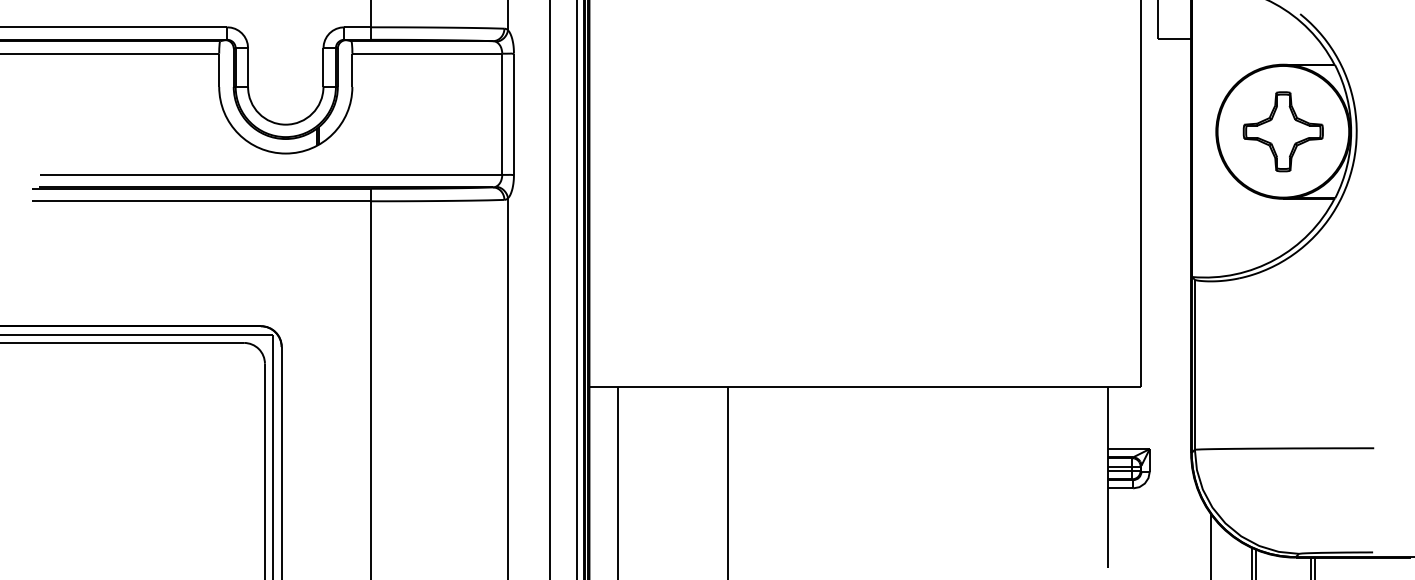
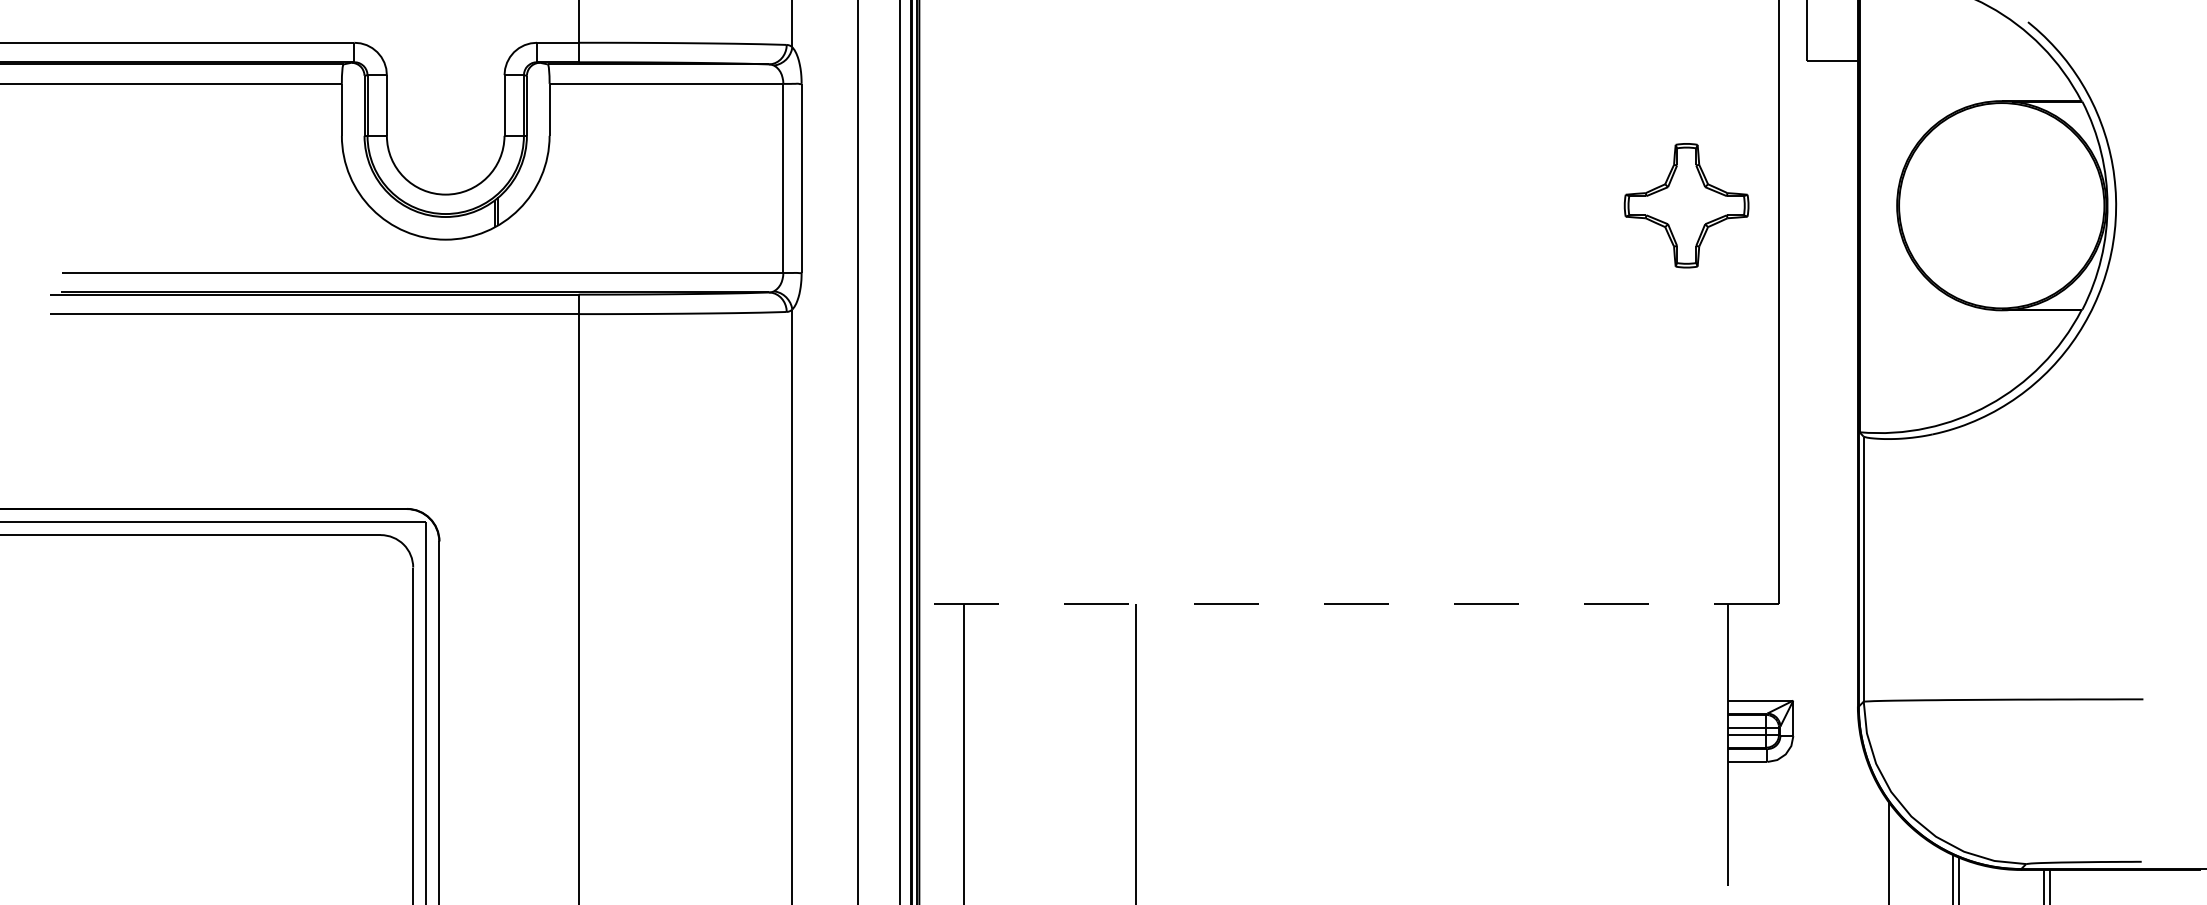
part: (1282, 131) -> (1685, 205), moved
line: (864, 387) -> (1348, 604), solid -> dashed

